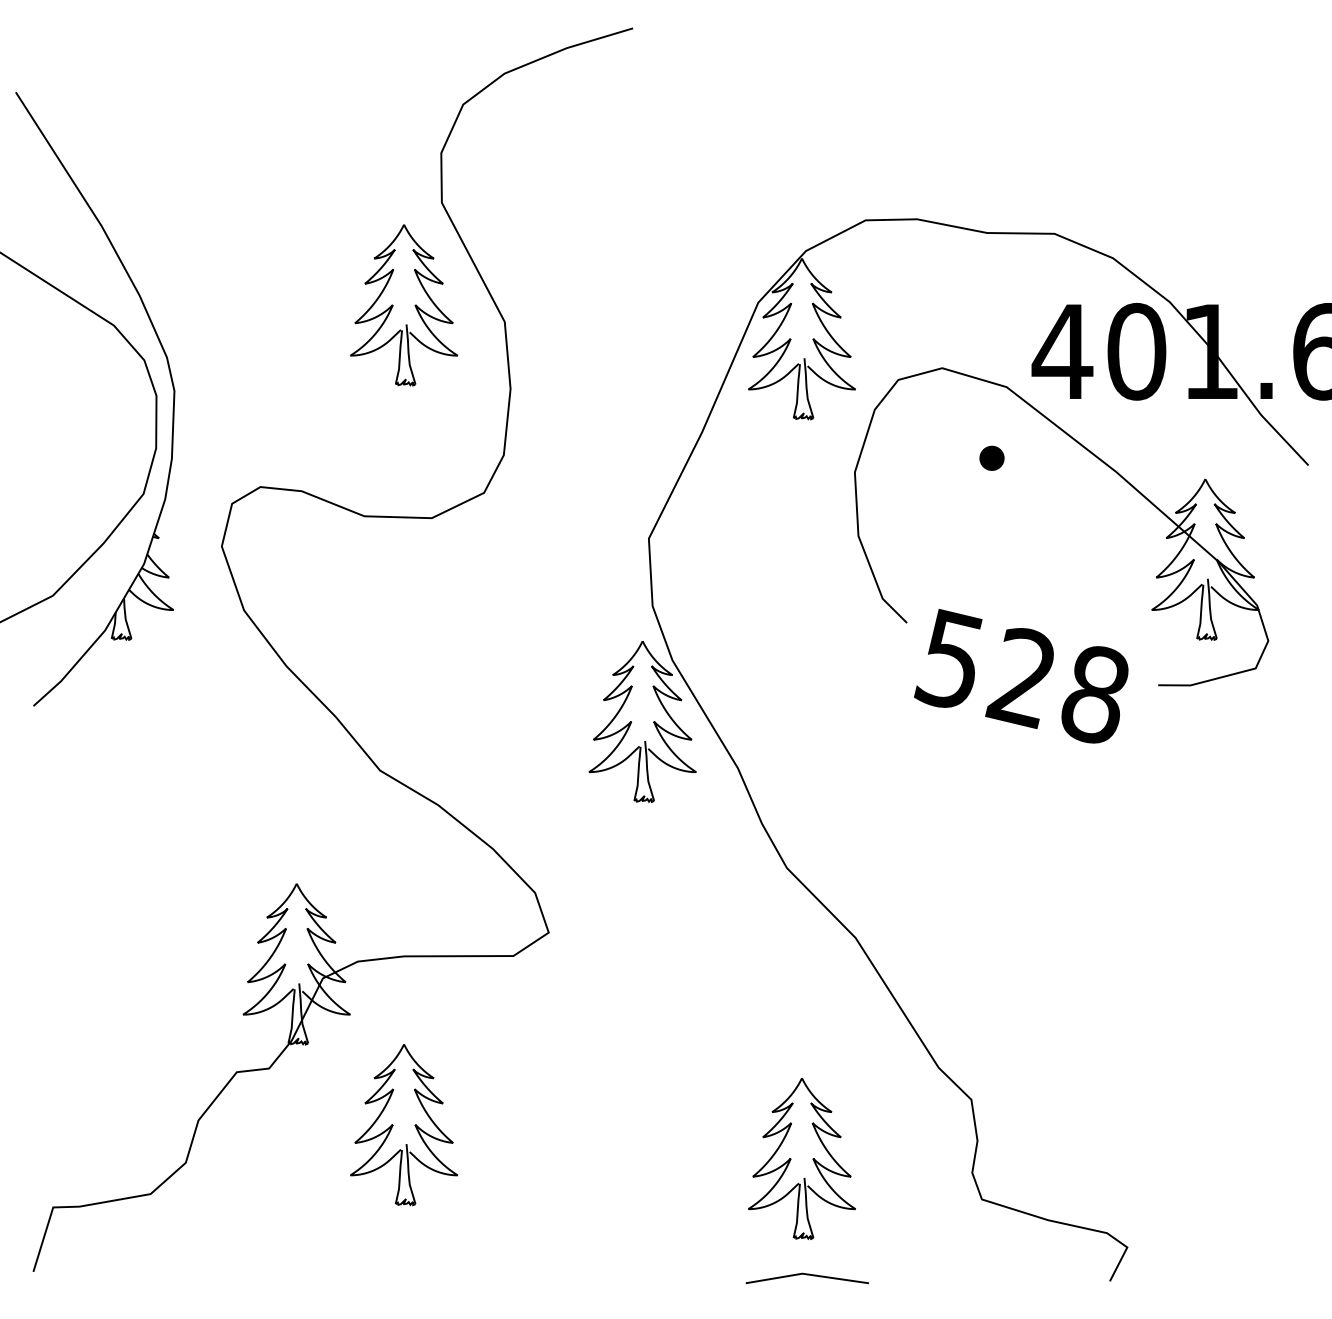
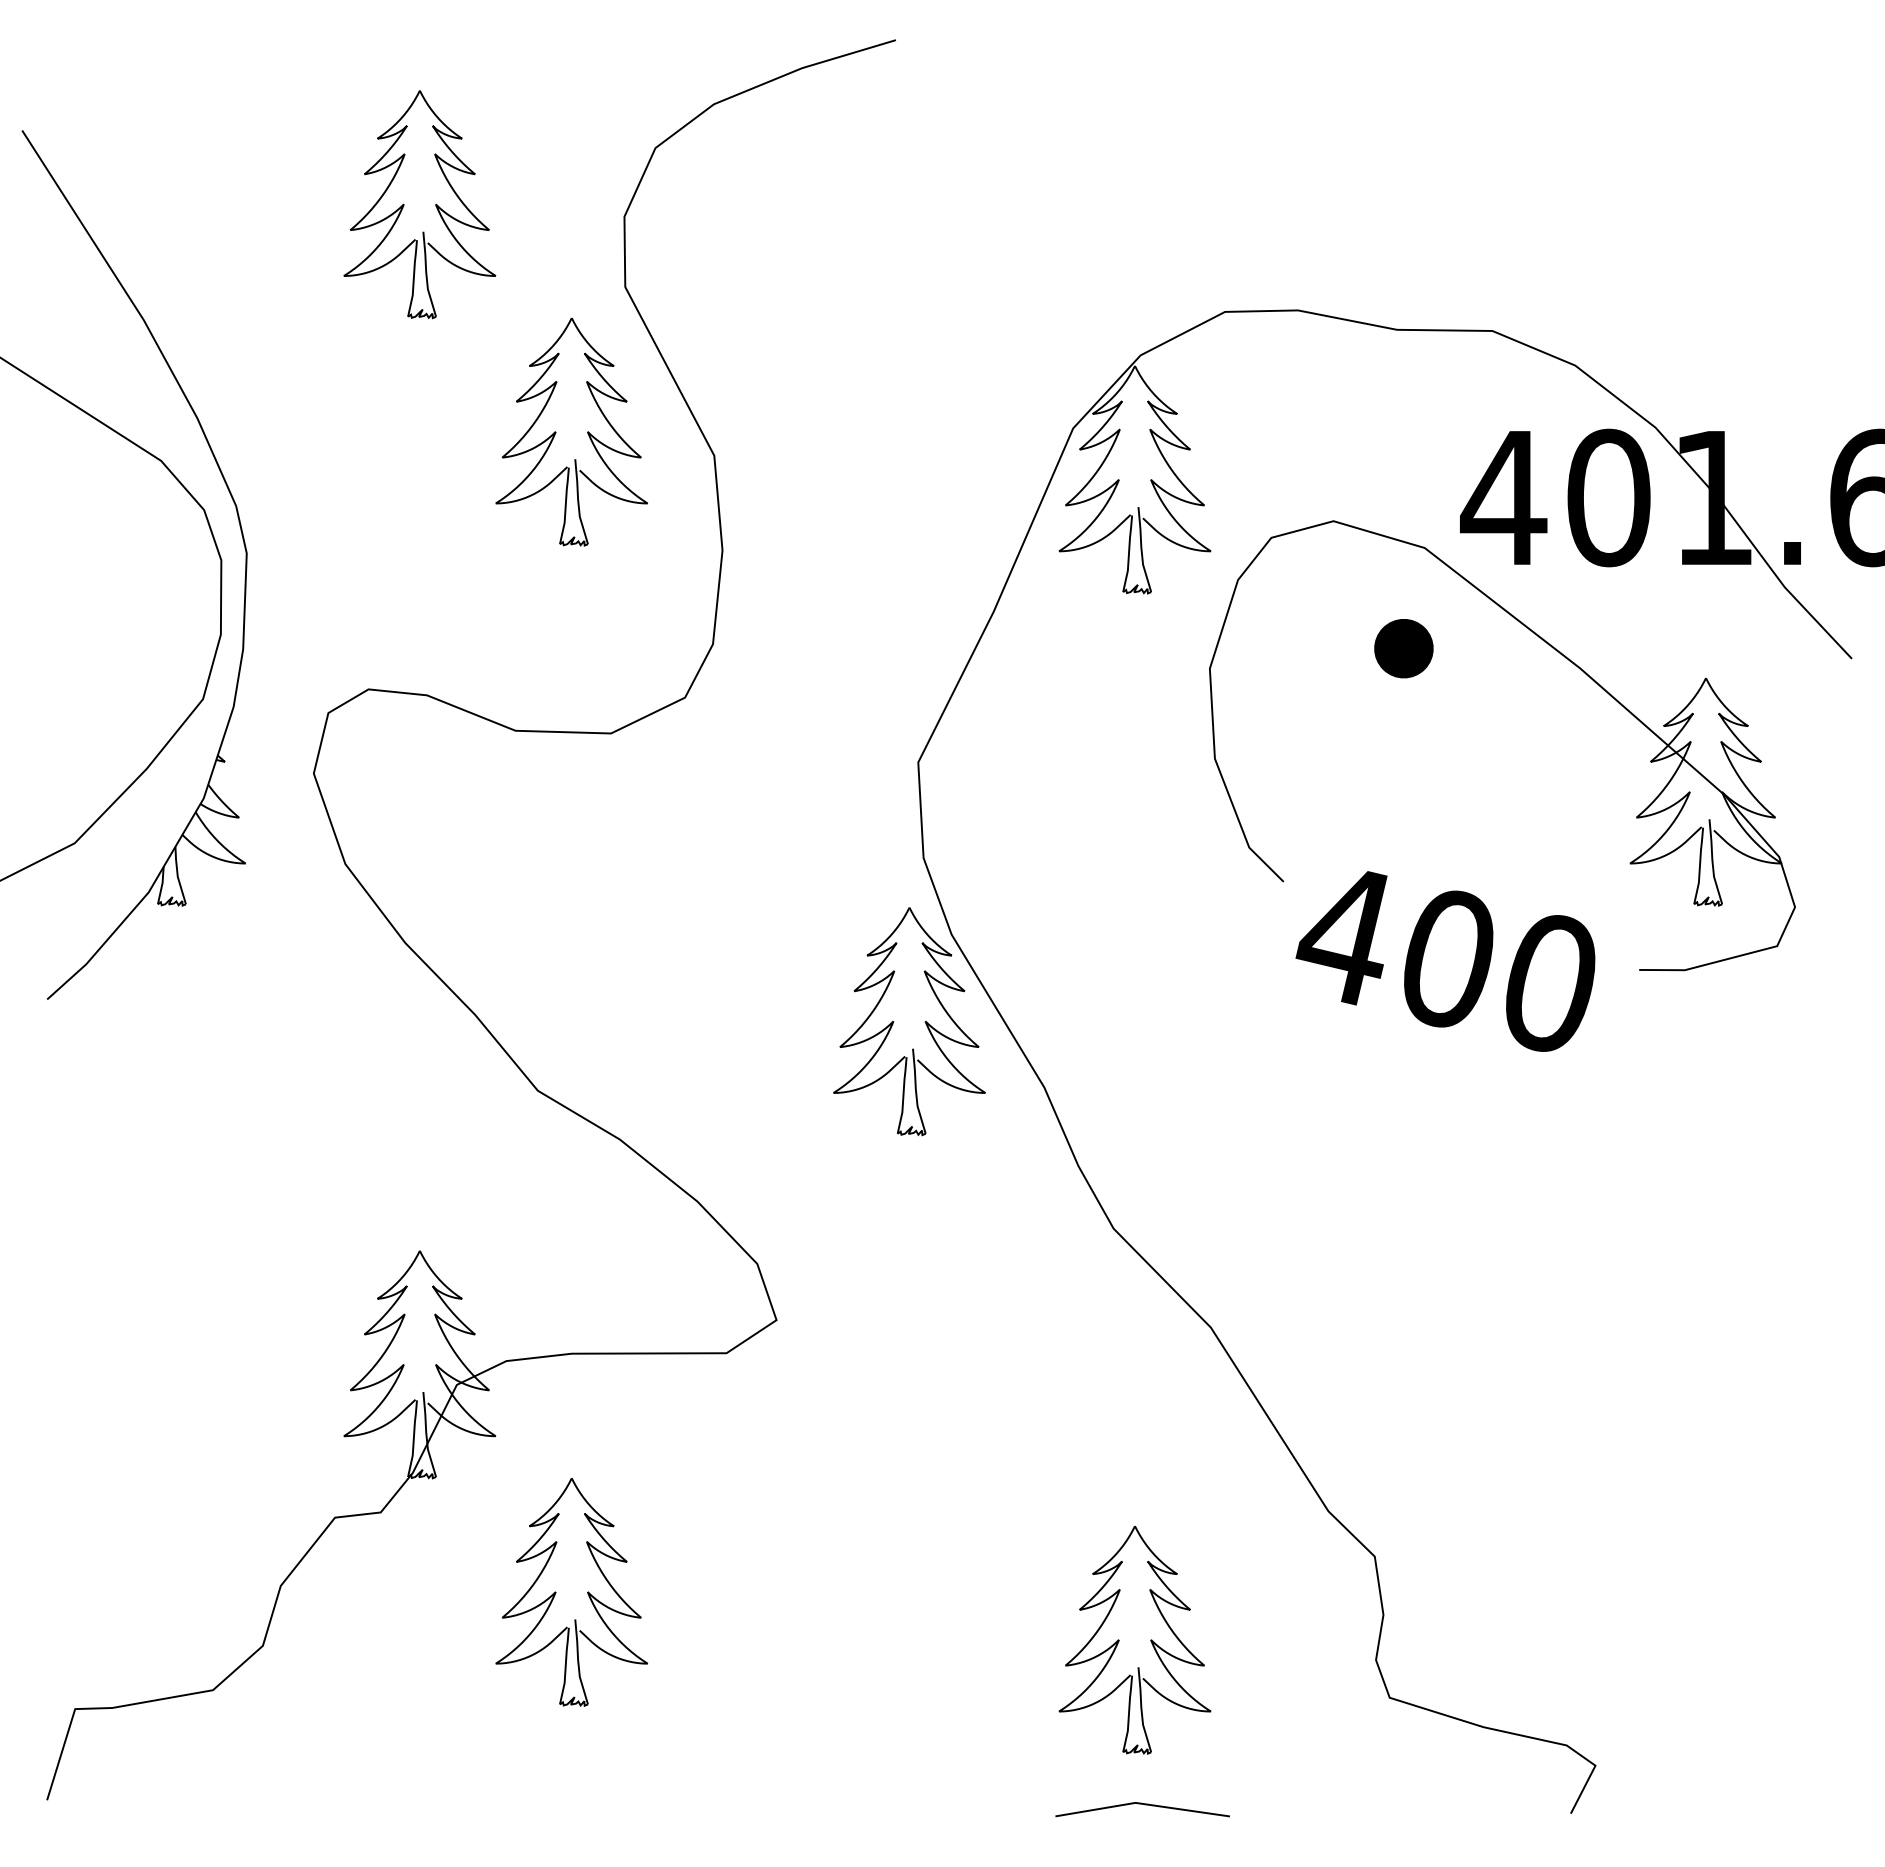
part: (285, 144) -> (404, 204), added
part: (991, 458) -> (1403, 648), size x1.67
text: (1021, 675) -> (1445, 956), 528 -> 400

